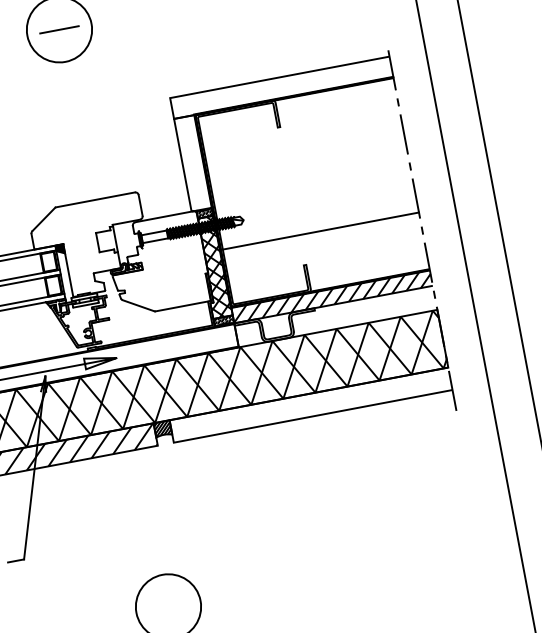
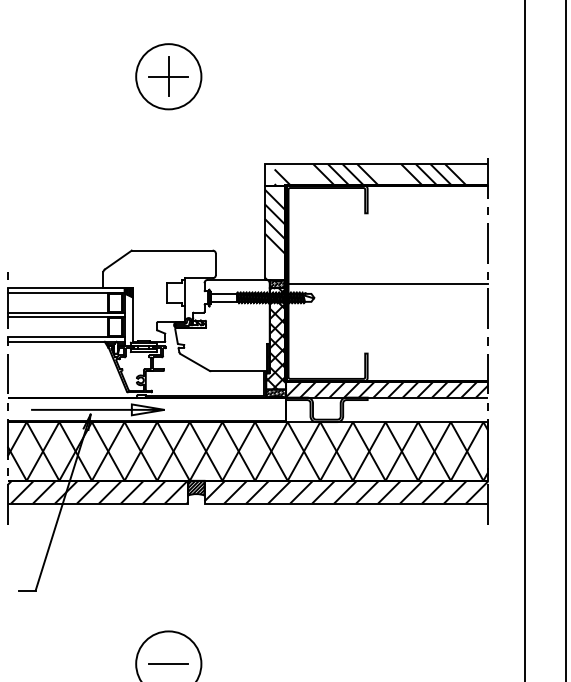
line: (59, 29) -> (168, 76), added
hatch: (275, 88) -> (370, 174), added
hatch: (193, 165) -> (275, 234), added
line: (321, 231) -> (388, 284), moved
hatch: (311, 404) -> (346, 491), added
line: (168, 607) -> (168, 664), added

